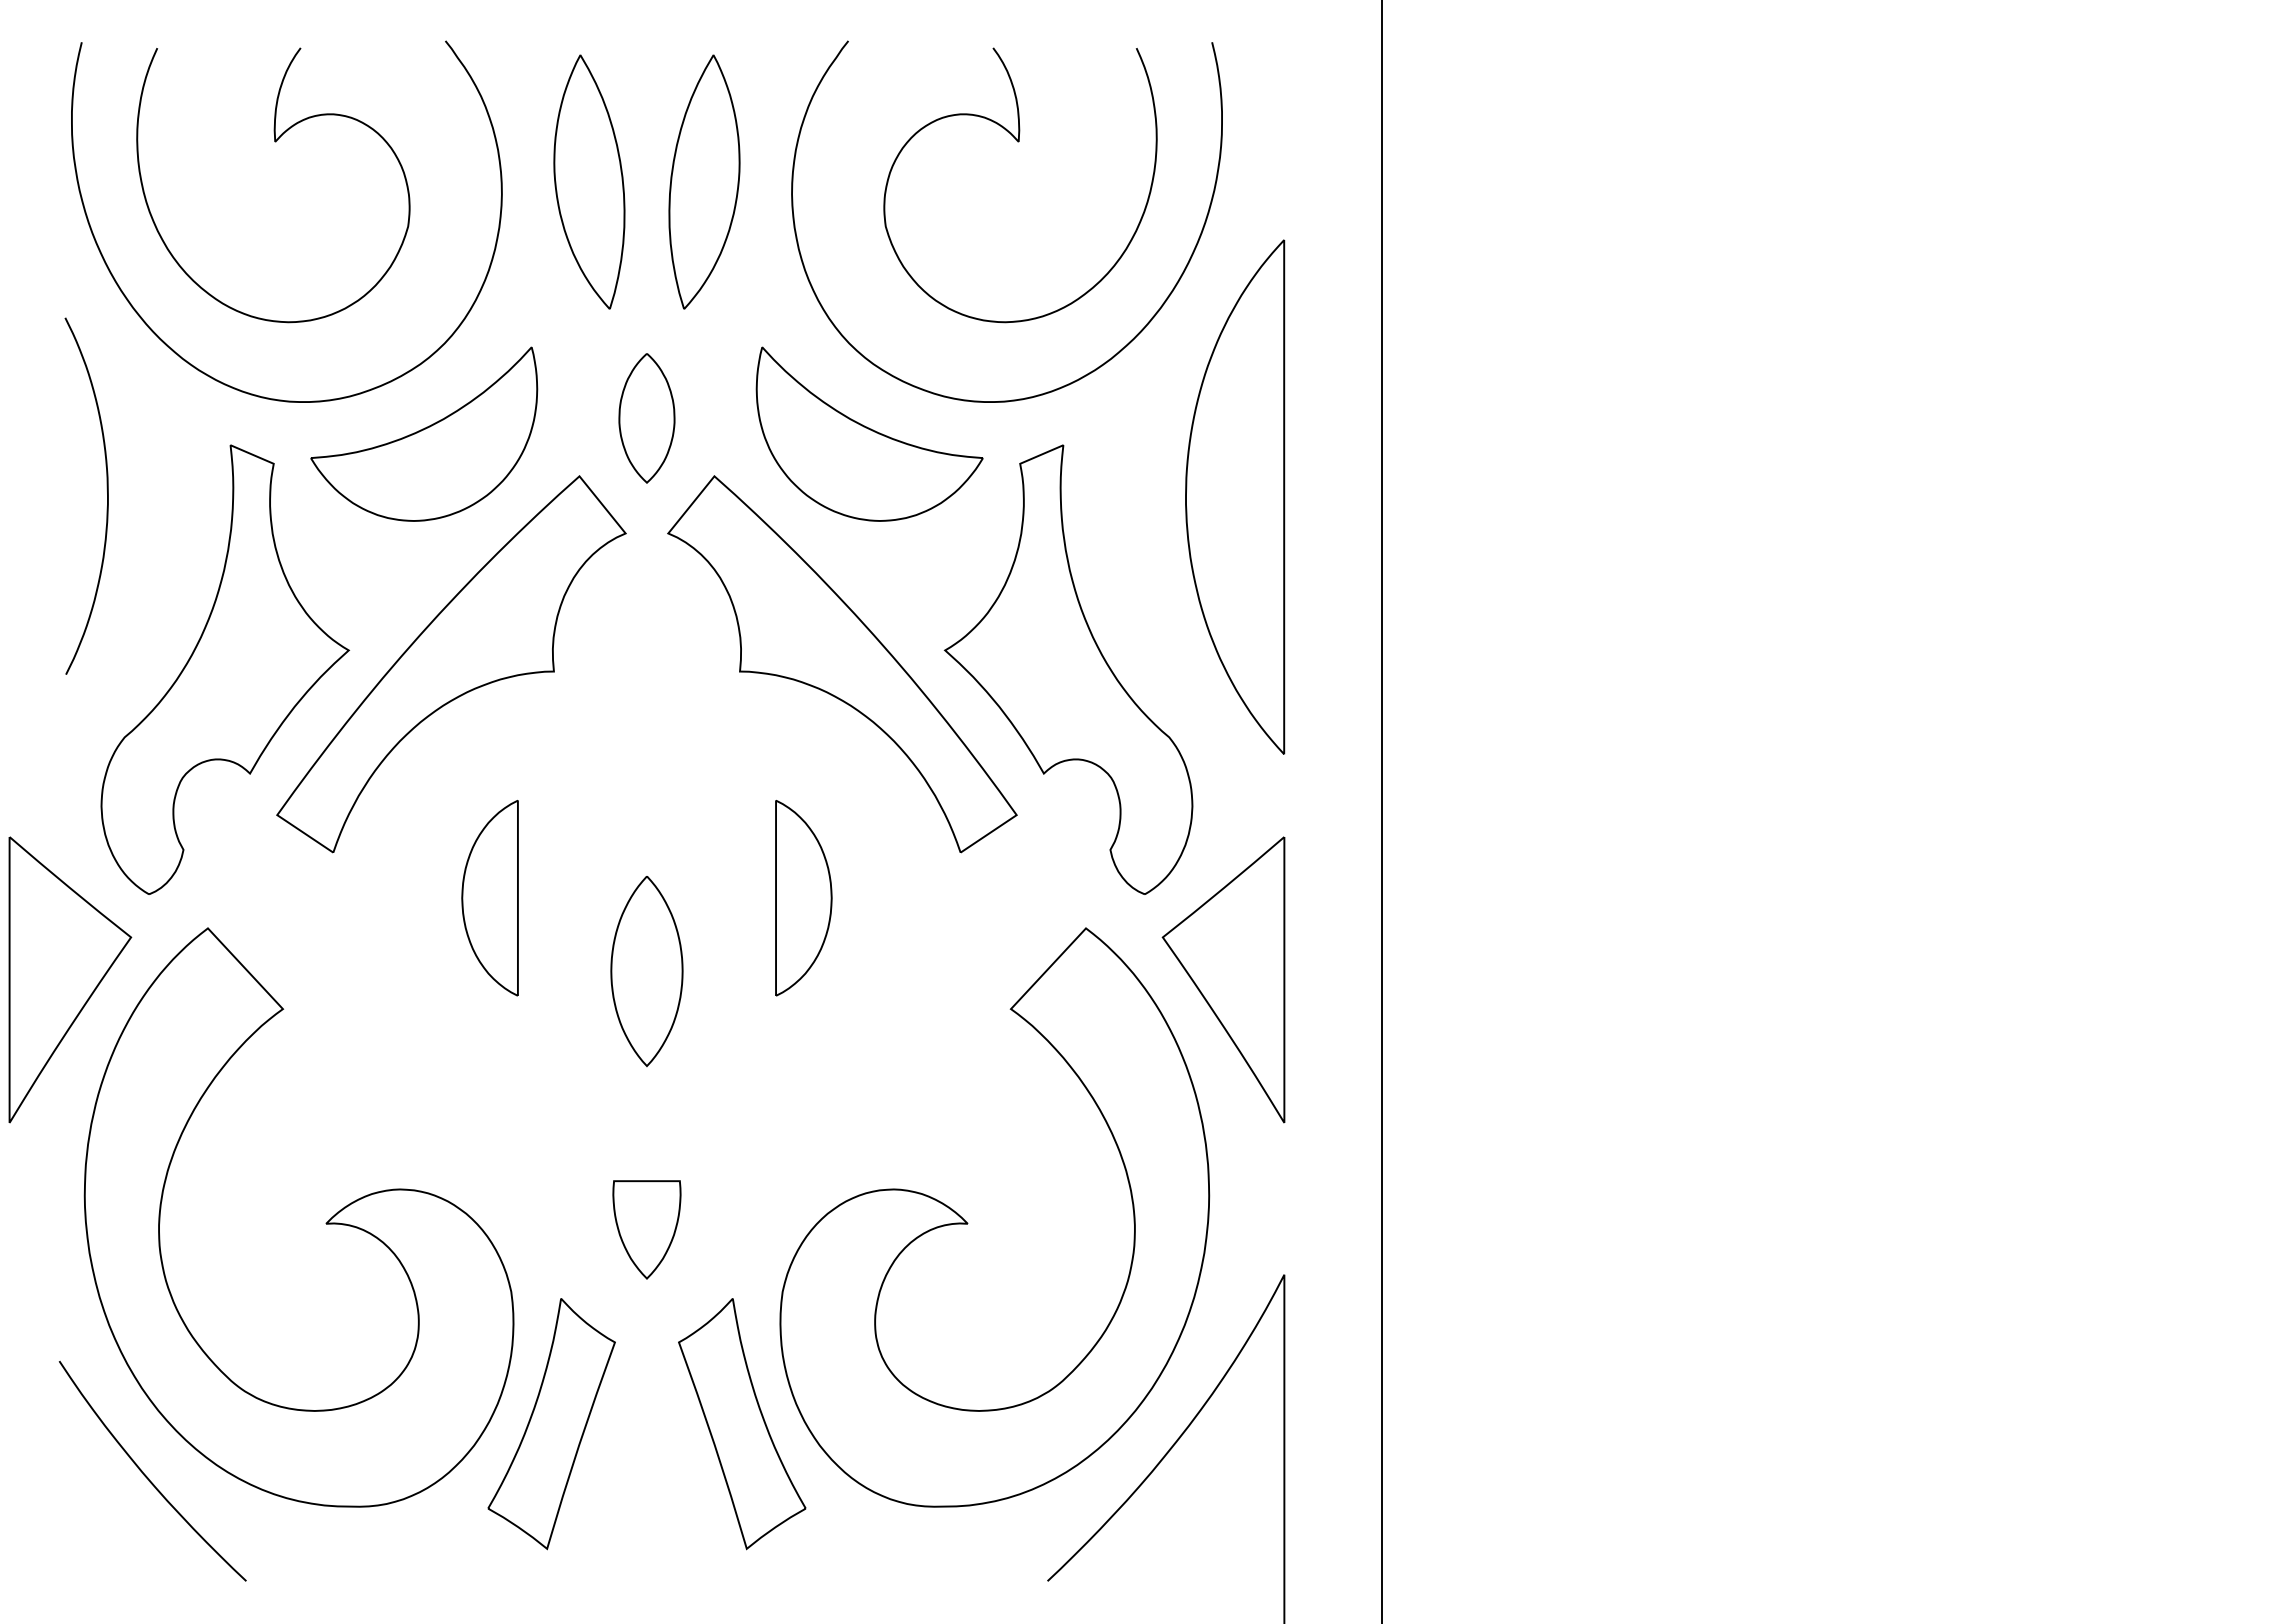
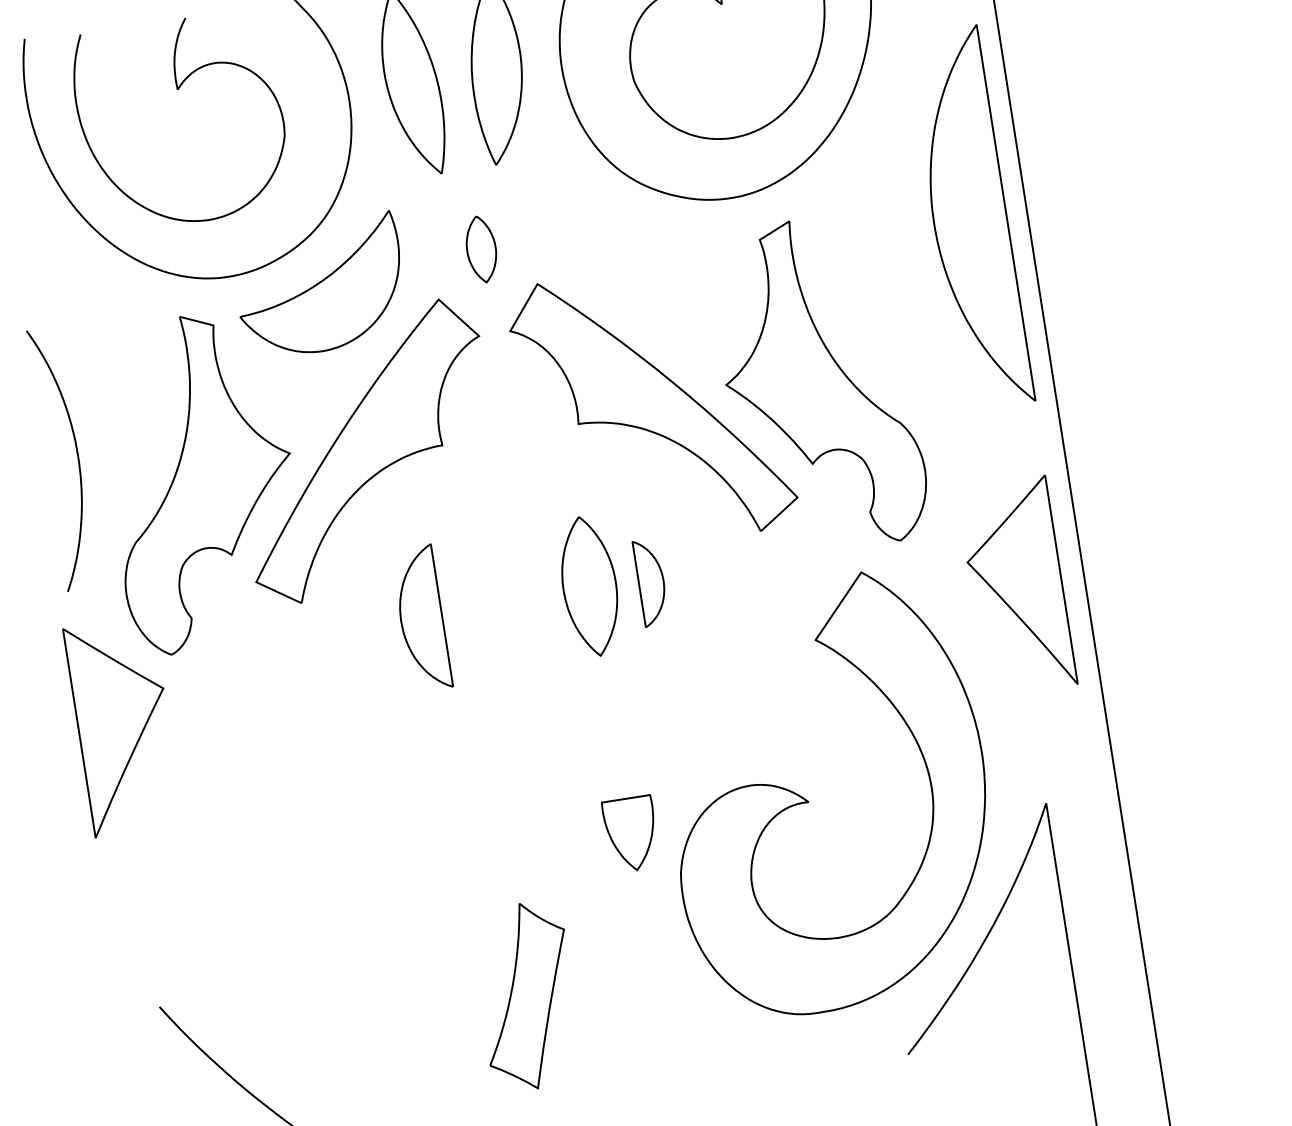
part: (646, 418) -> (481, 249), size x0.7
part: (869, 433) -> (646, 234), removed
curve: (106, 489) -> (76, 451), moved
part: (1235, 496) -> (970, 217), moved
part: (803, 898) -> (651, 582), size x0.6
part: (646, 971) -> (589, 586), moved
part: (1223, 979) -> (1016, 586), moved
part: (325, 1223) -> (338, 875), removed
part: (646, 1229) -> (631, 834), moved
part: (742, 1424) -> (666, 974), removed

